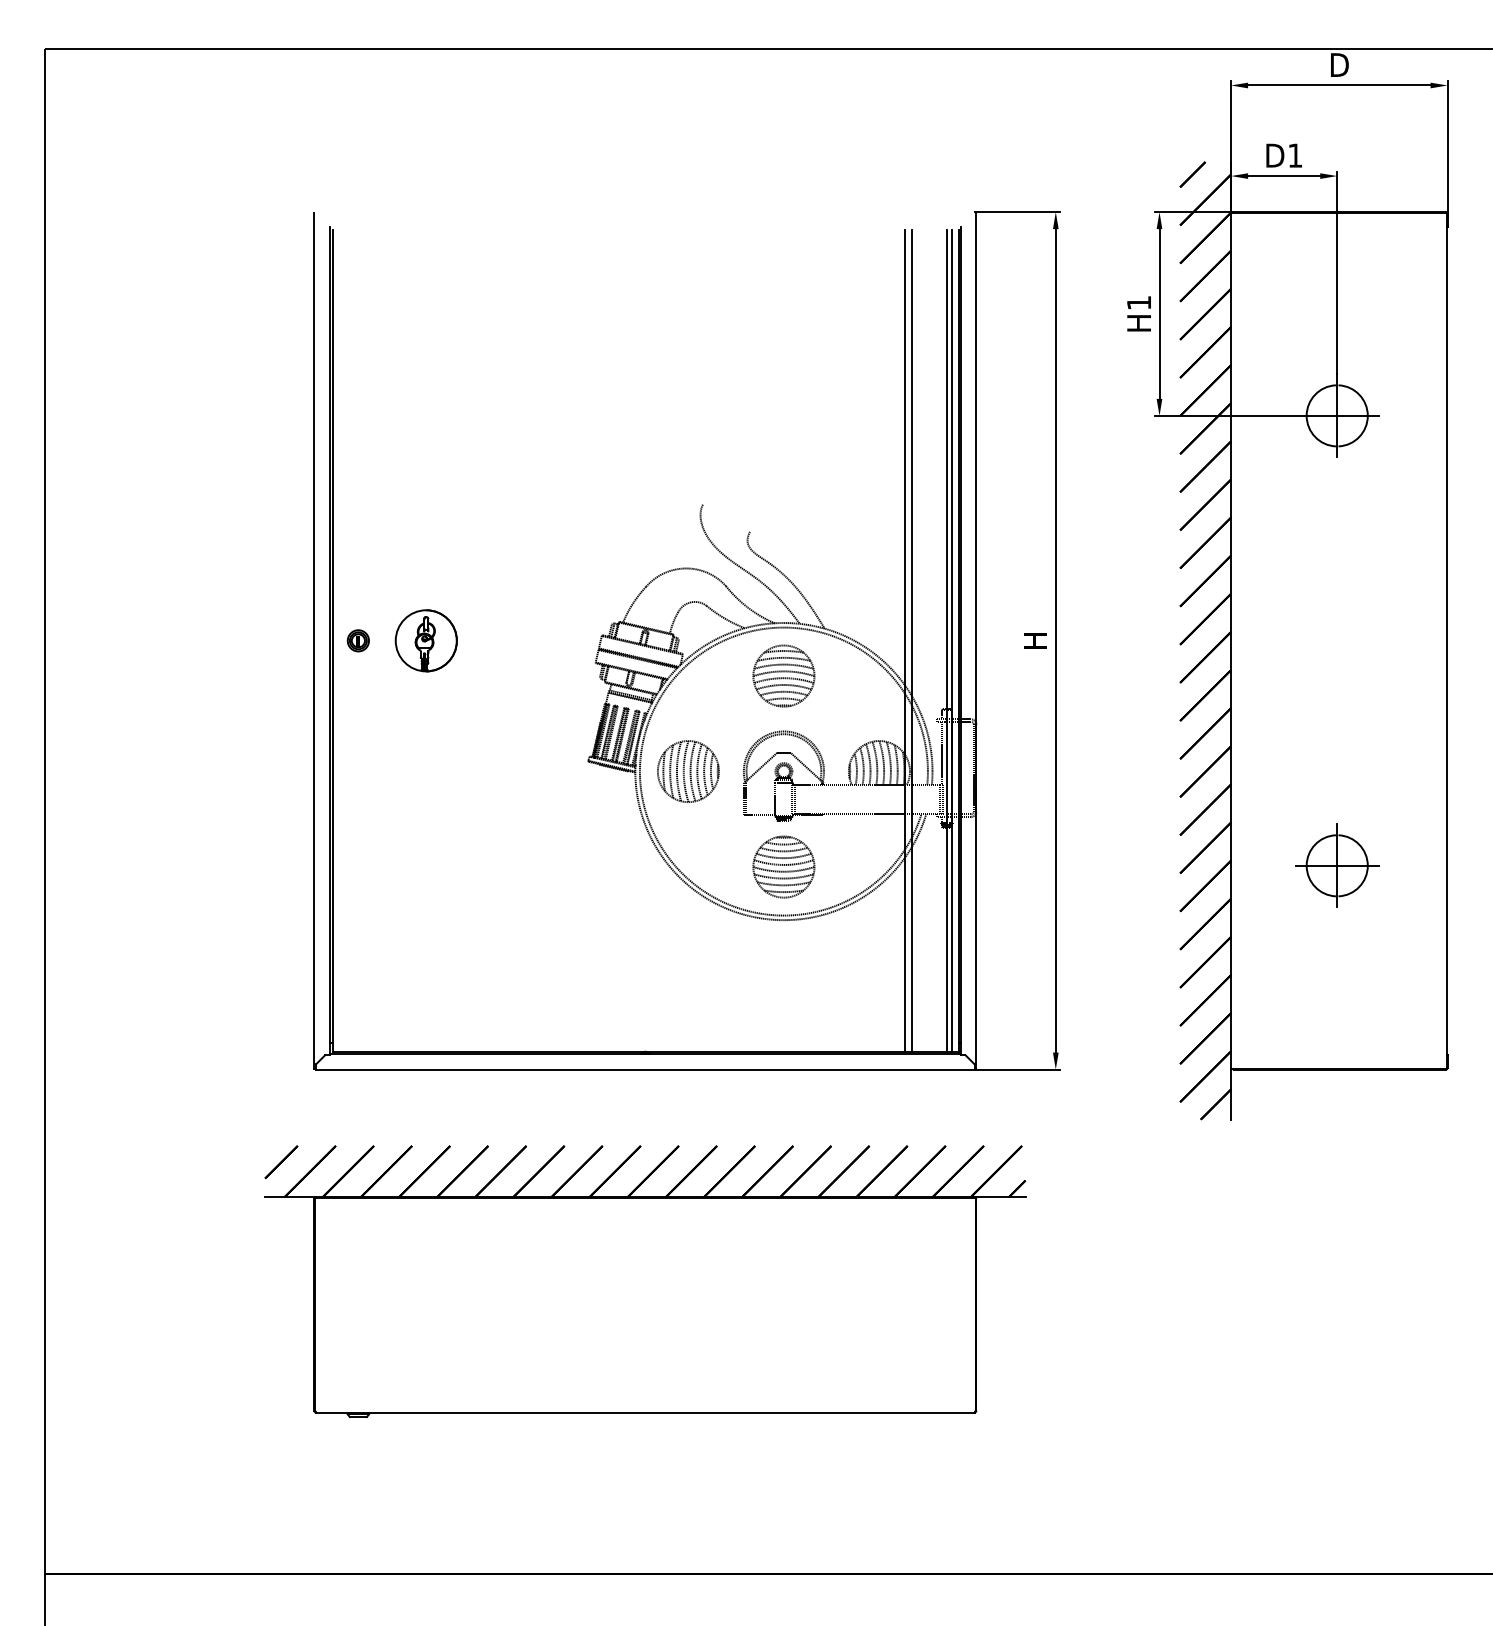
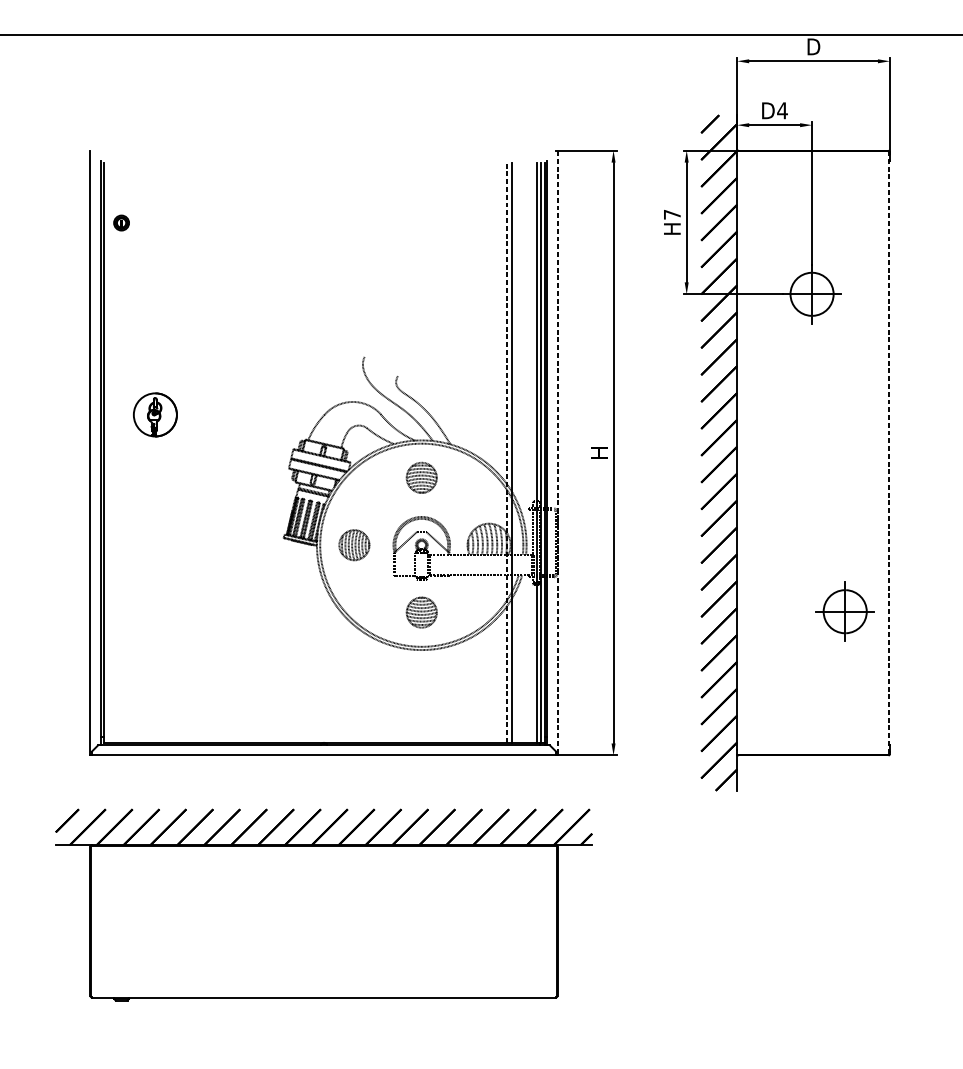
text: (1295, 155) -> (782, 110), D1 -> D4
text: (1138, 302) -> (671, 214), H1 -> H7
part: (357, 640) -> (120, 222), moved
part: (425, 640) -> (154, 414), moved
line: (904, 640) -> (506, 452), solid -> dashed
line: (976, 640) -> (557, 452), solid -> dashed
line: (1446, 640) -> (889, 452), solid -> dashed
part: (783, 675) -> (421, 477), size x0.7
part: (688, 771) -> (354, 545), size x0.7
part: (1337, 865) -> (845, 611), moved
part: (783, 866) -> (421, 612), size x0.7

